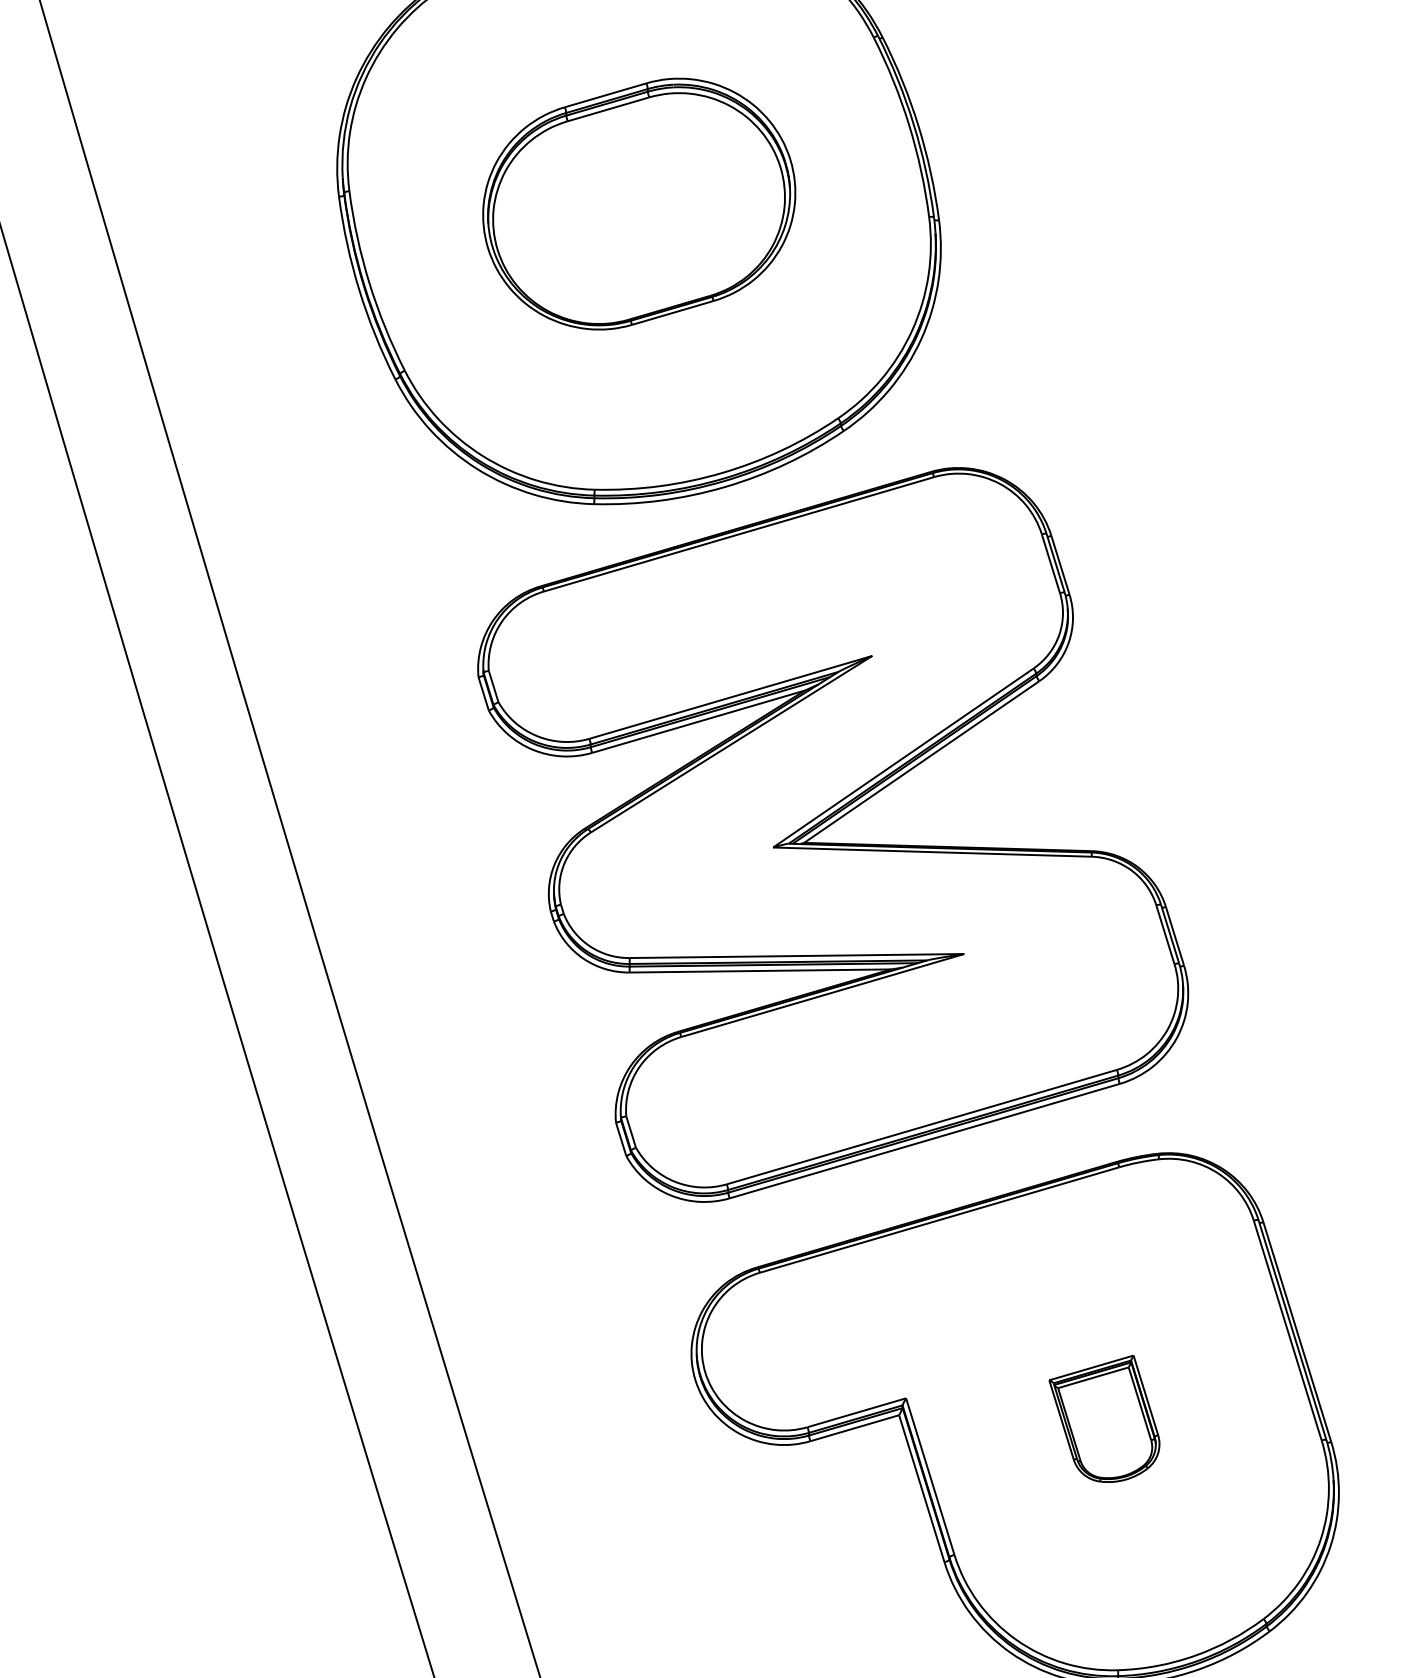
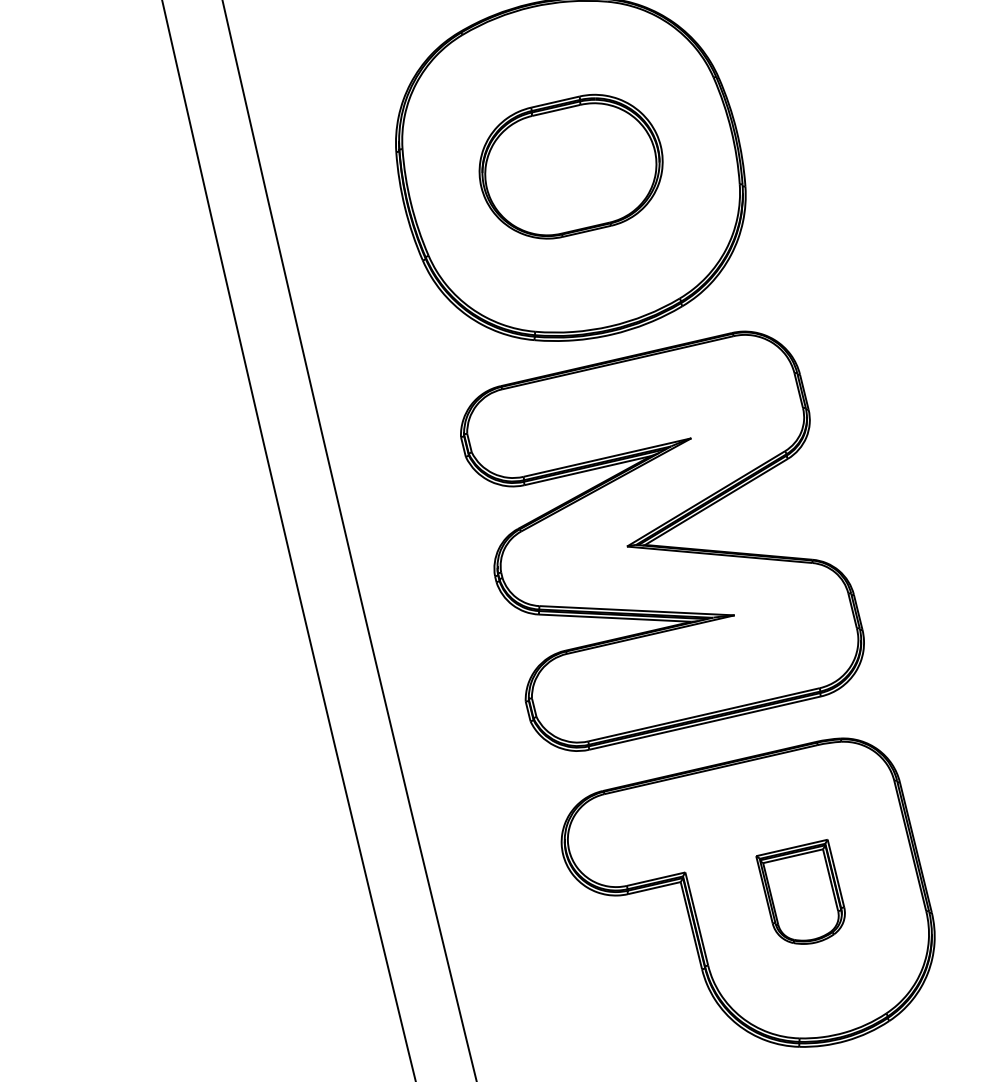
part: (1104, 1419) -> (800, 891), size x1.43

